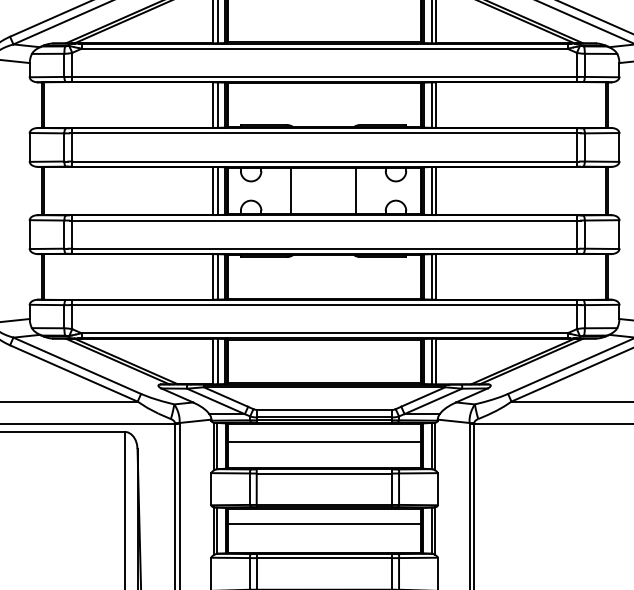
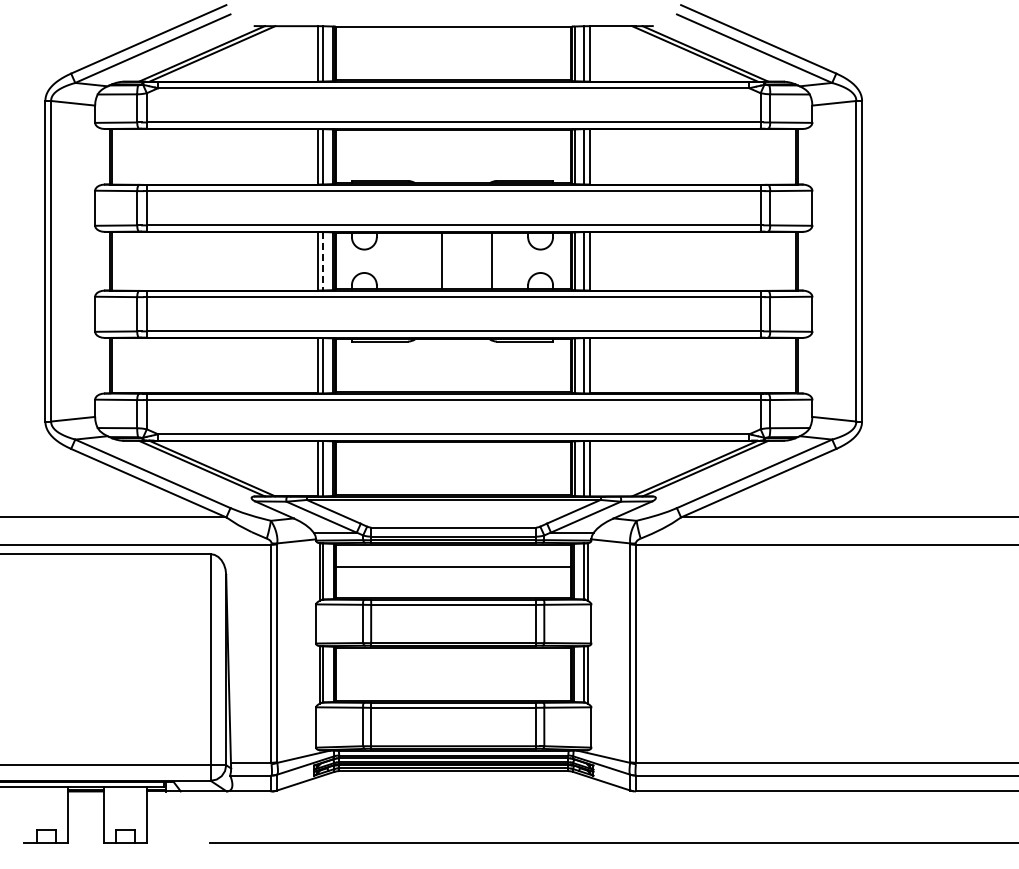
line: (217, 191) -> (323, 261), solid -> dashed
line: (290, 191) -> (441, 261), moved
line: (324, 524) -> (453, 666), removed

